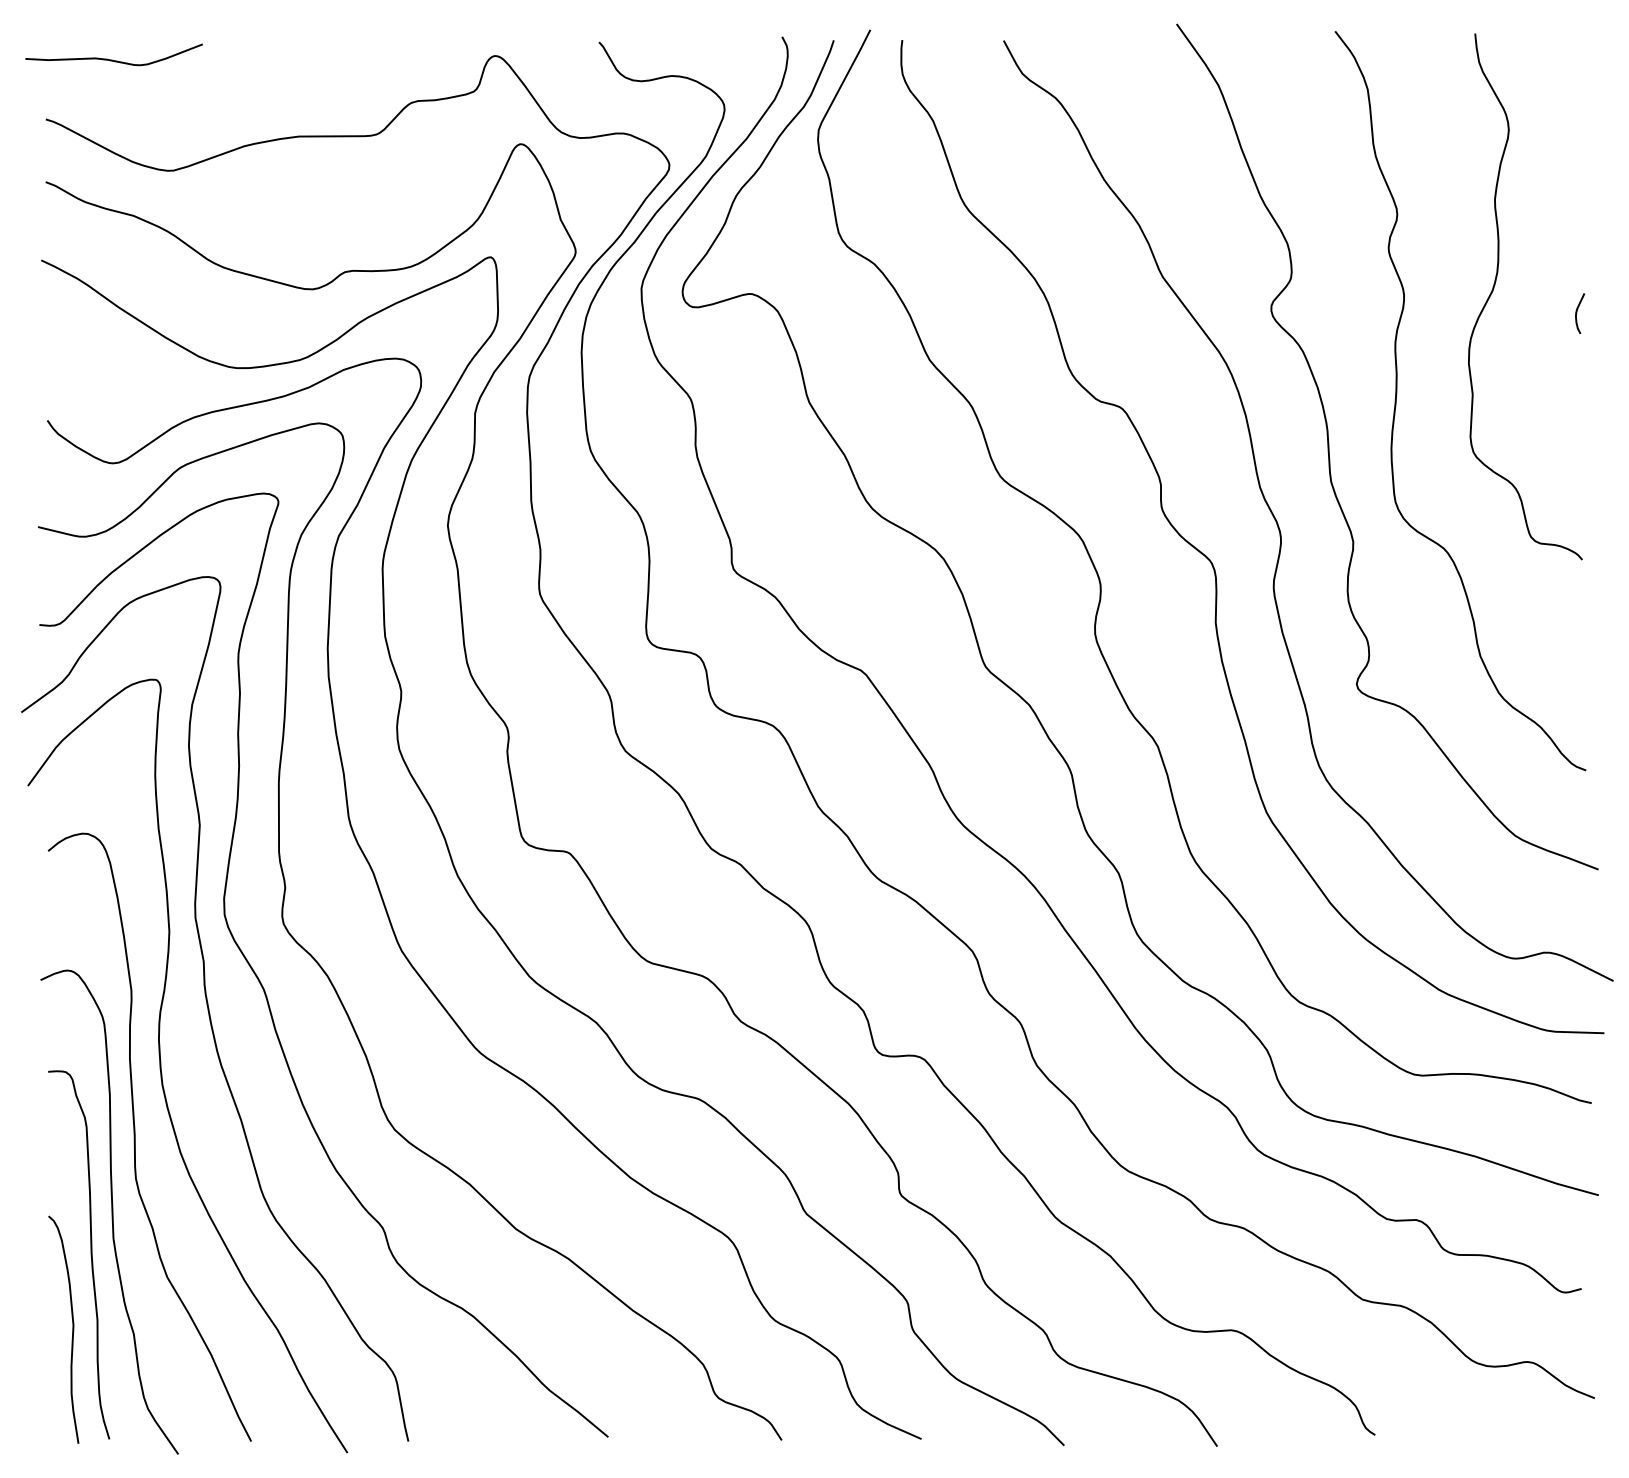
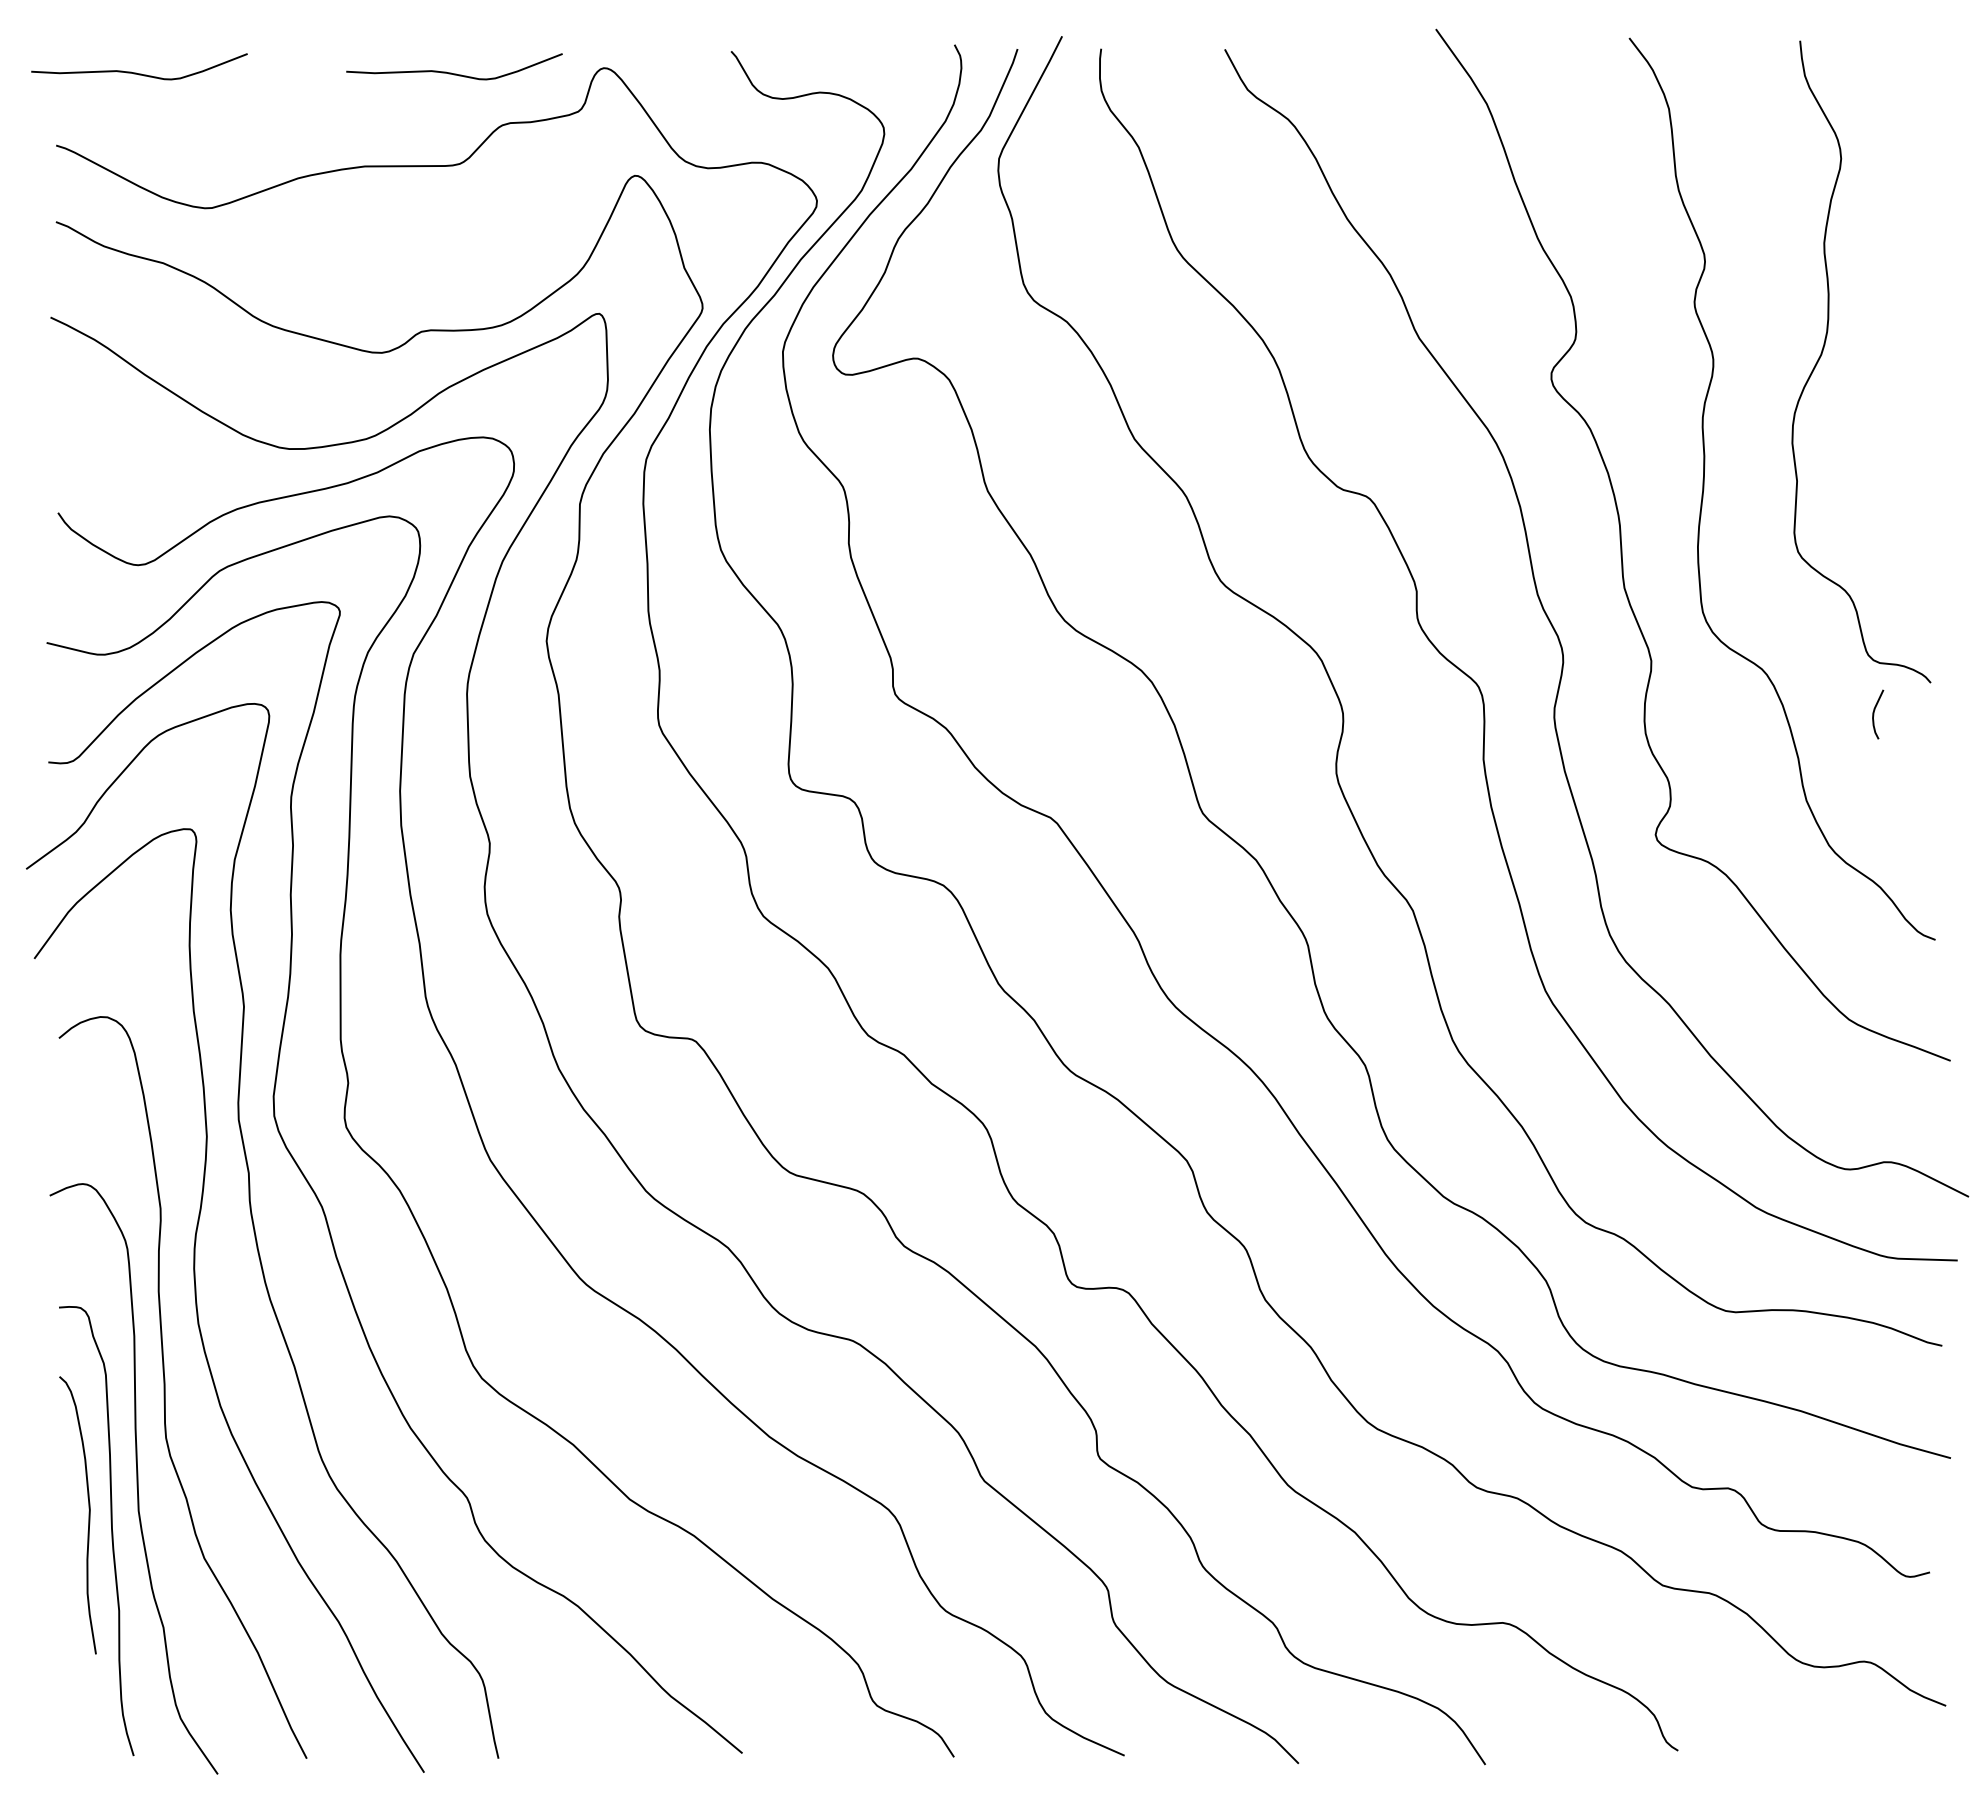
curve: (369, 59) -> (451, 72), added
curve: (1577, 313) -> (1874, 714), moved
curve: (72, 1329) -> (88, 1515), moved

